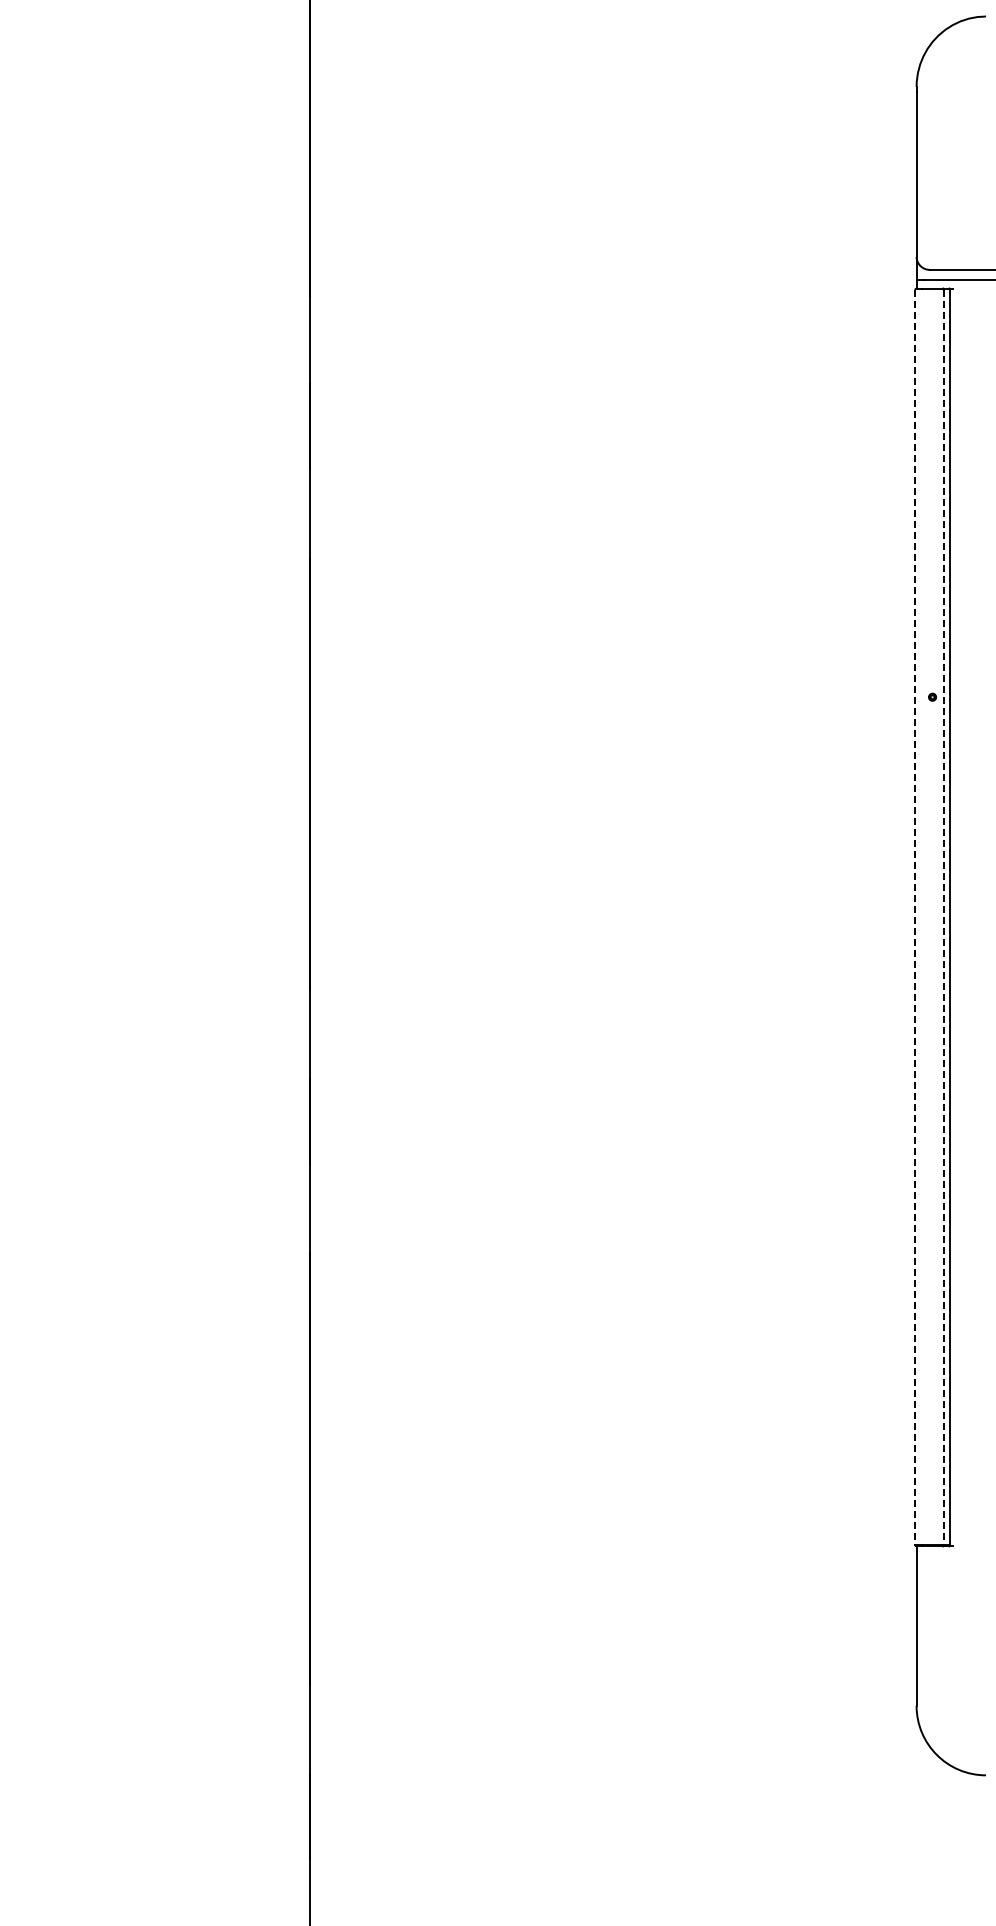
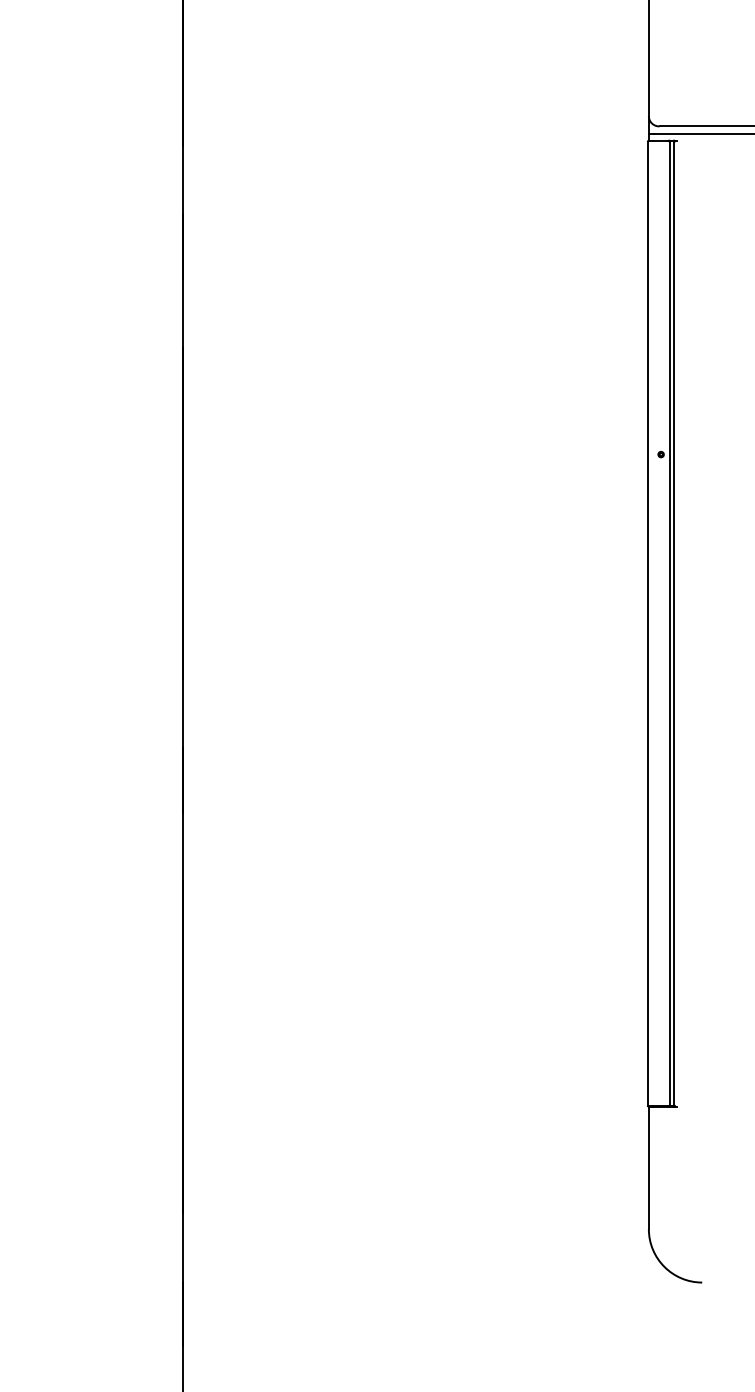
line: (915, 917) -> (648, 623), dashed -> solid
line: (943, 917) -> (669, 623), dashed -> solid

